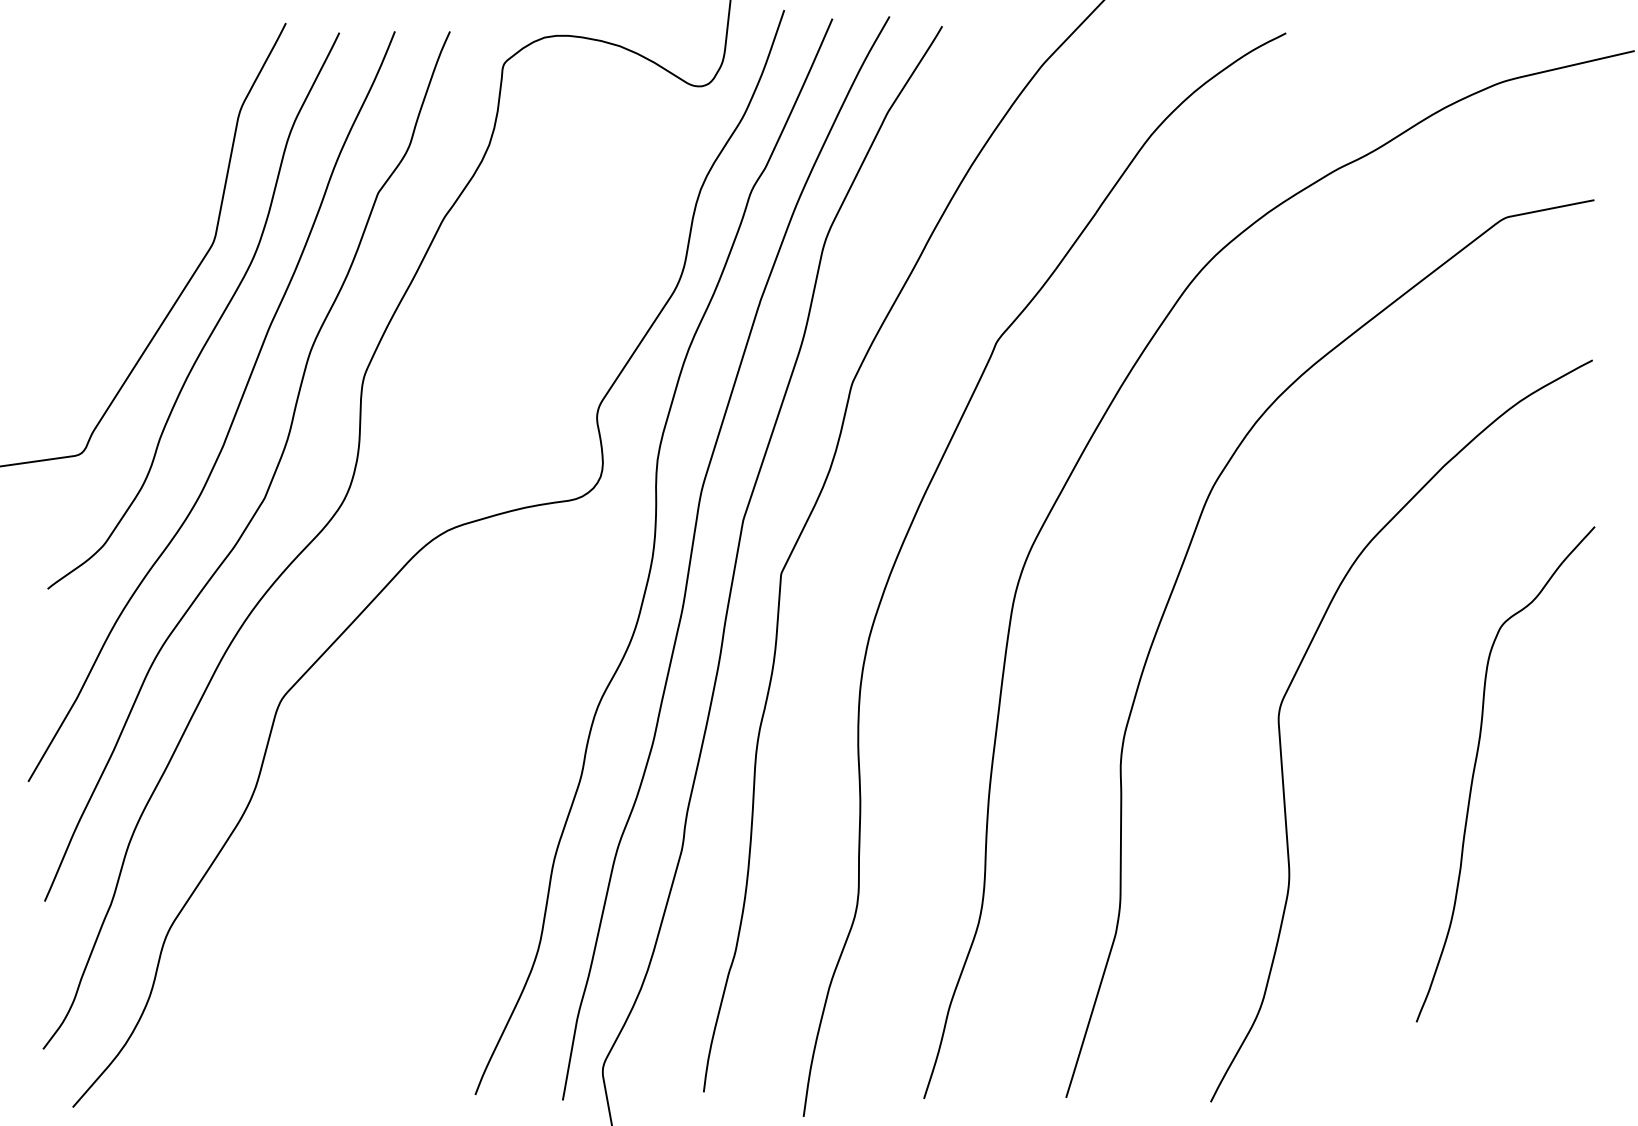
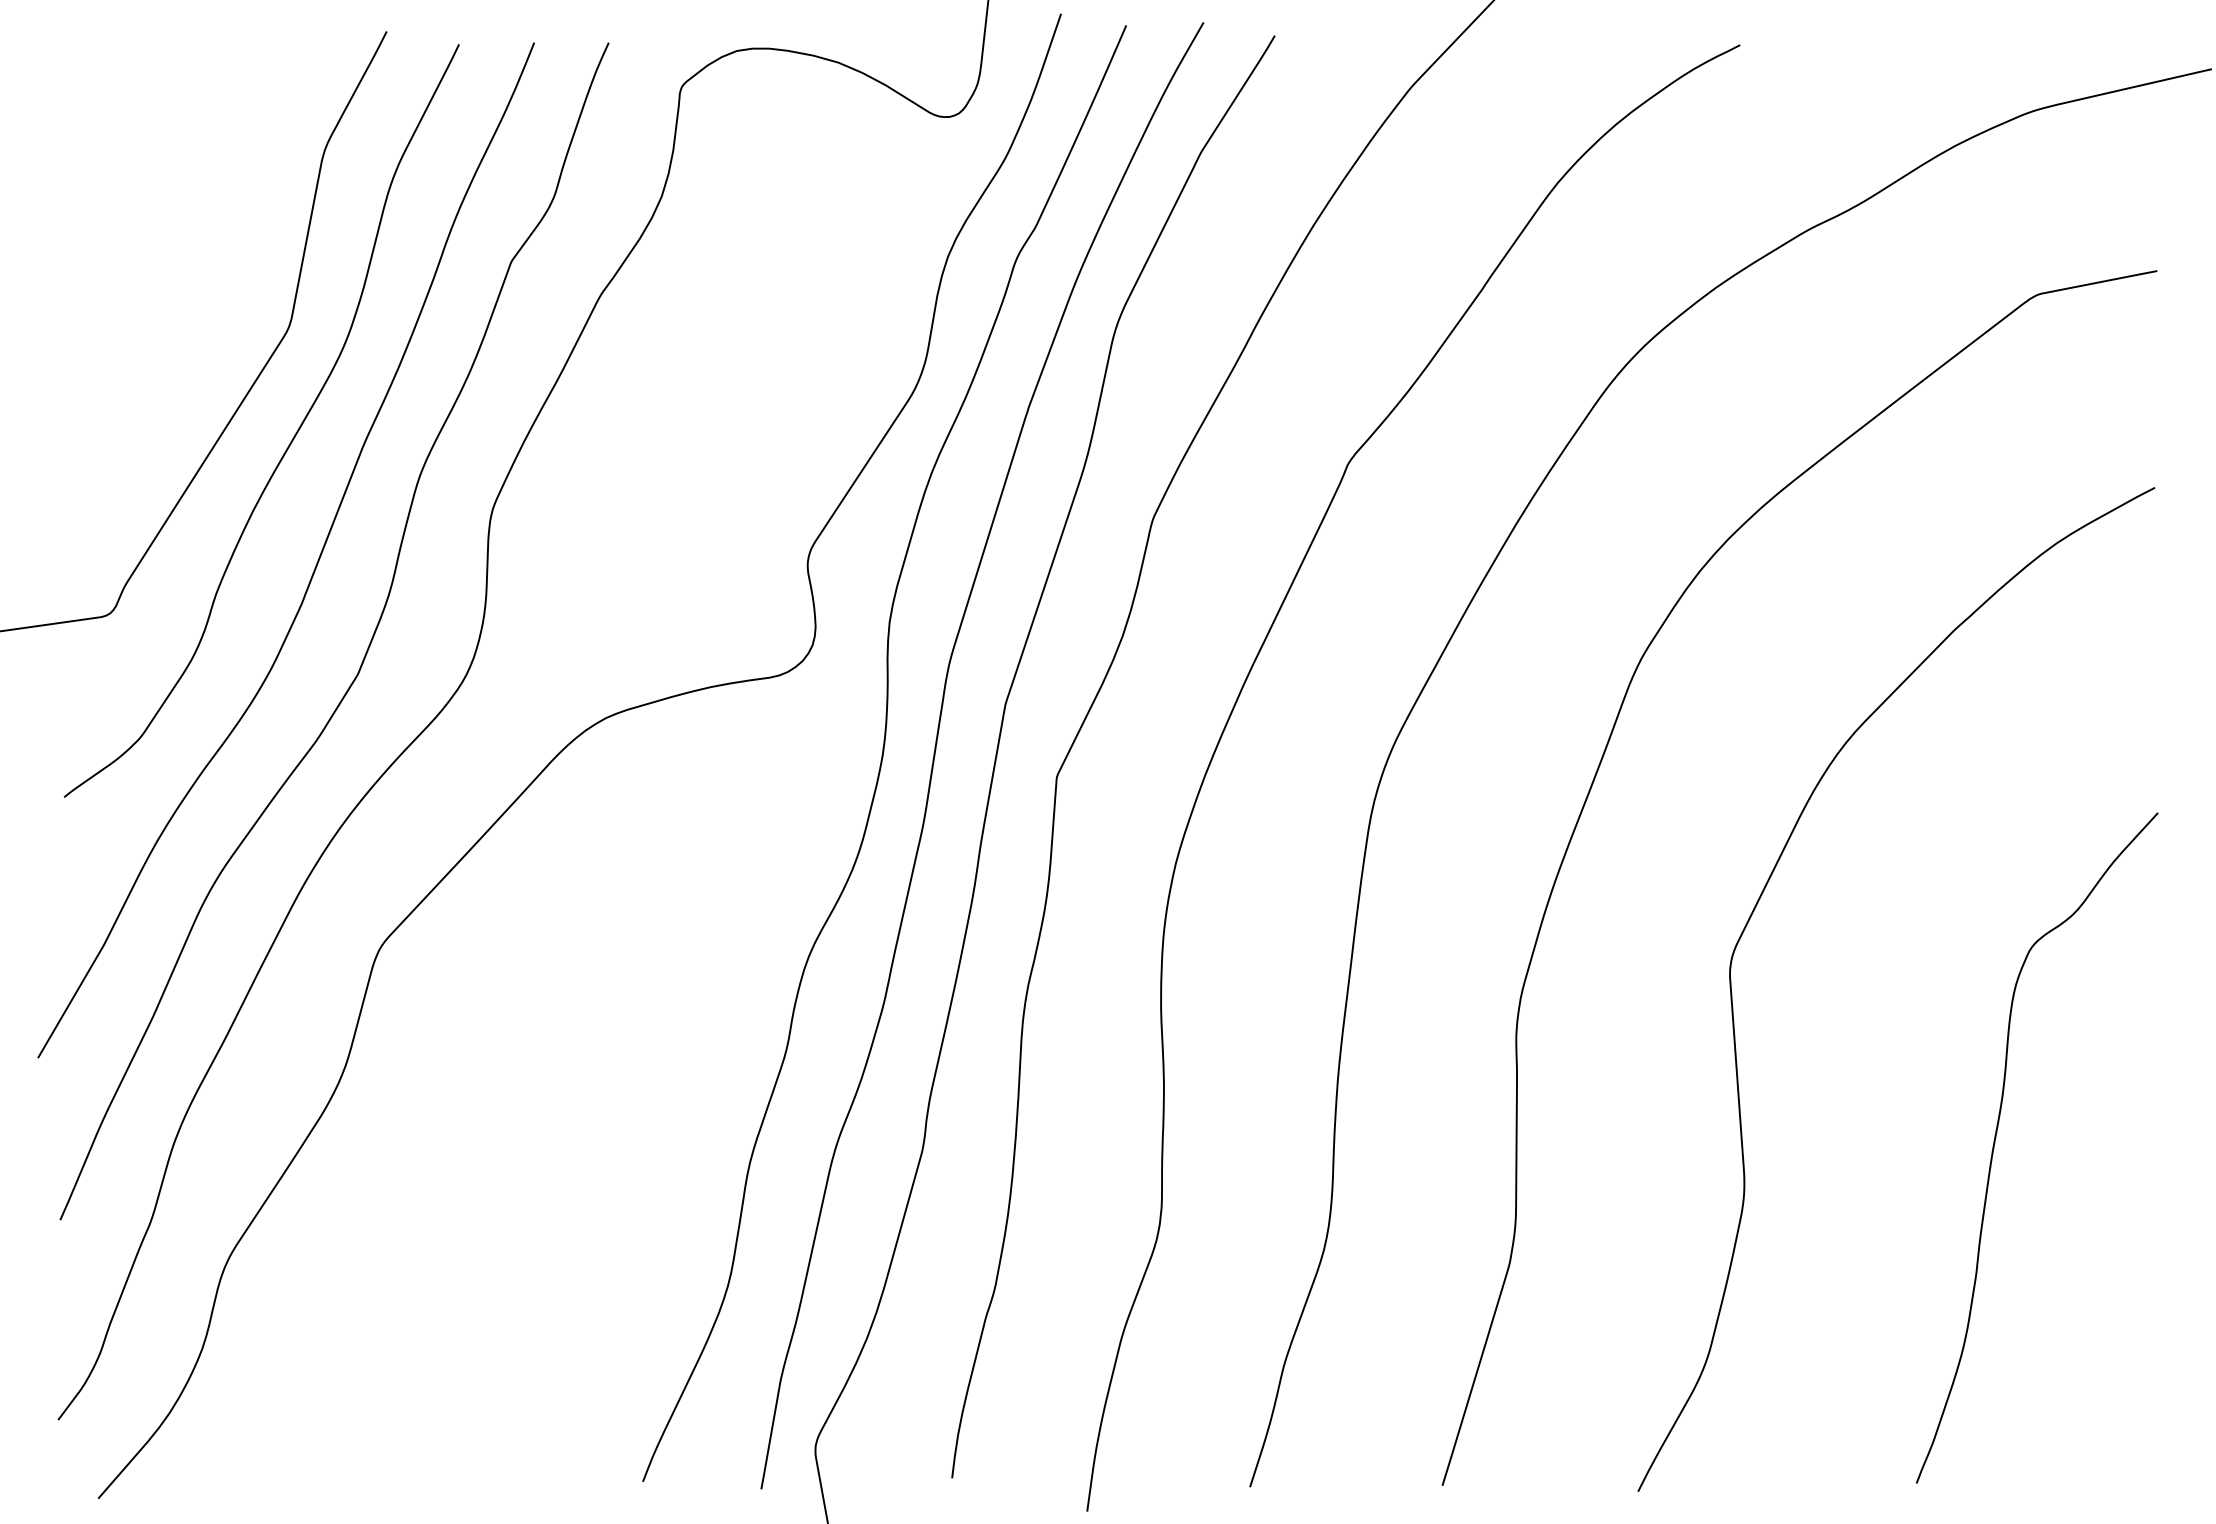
curve: (1474, 771) -> (1995, 1143), moved

